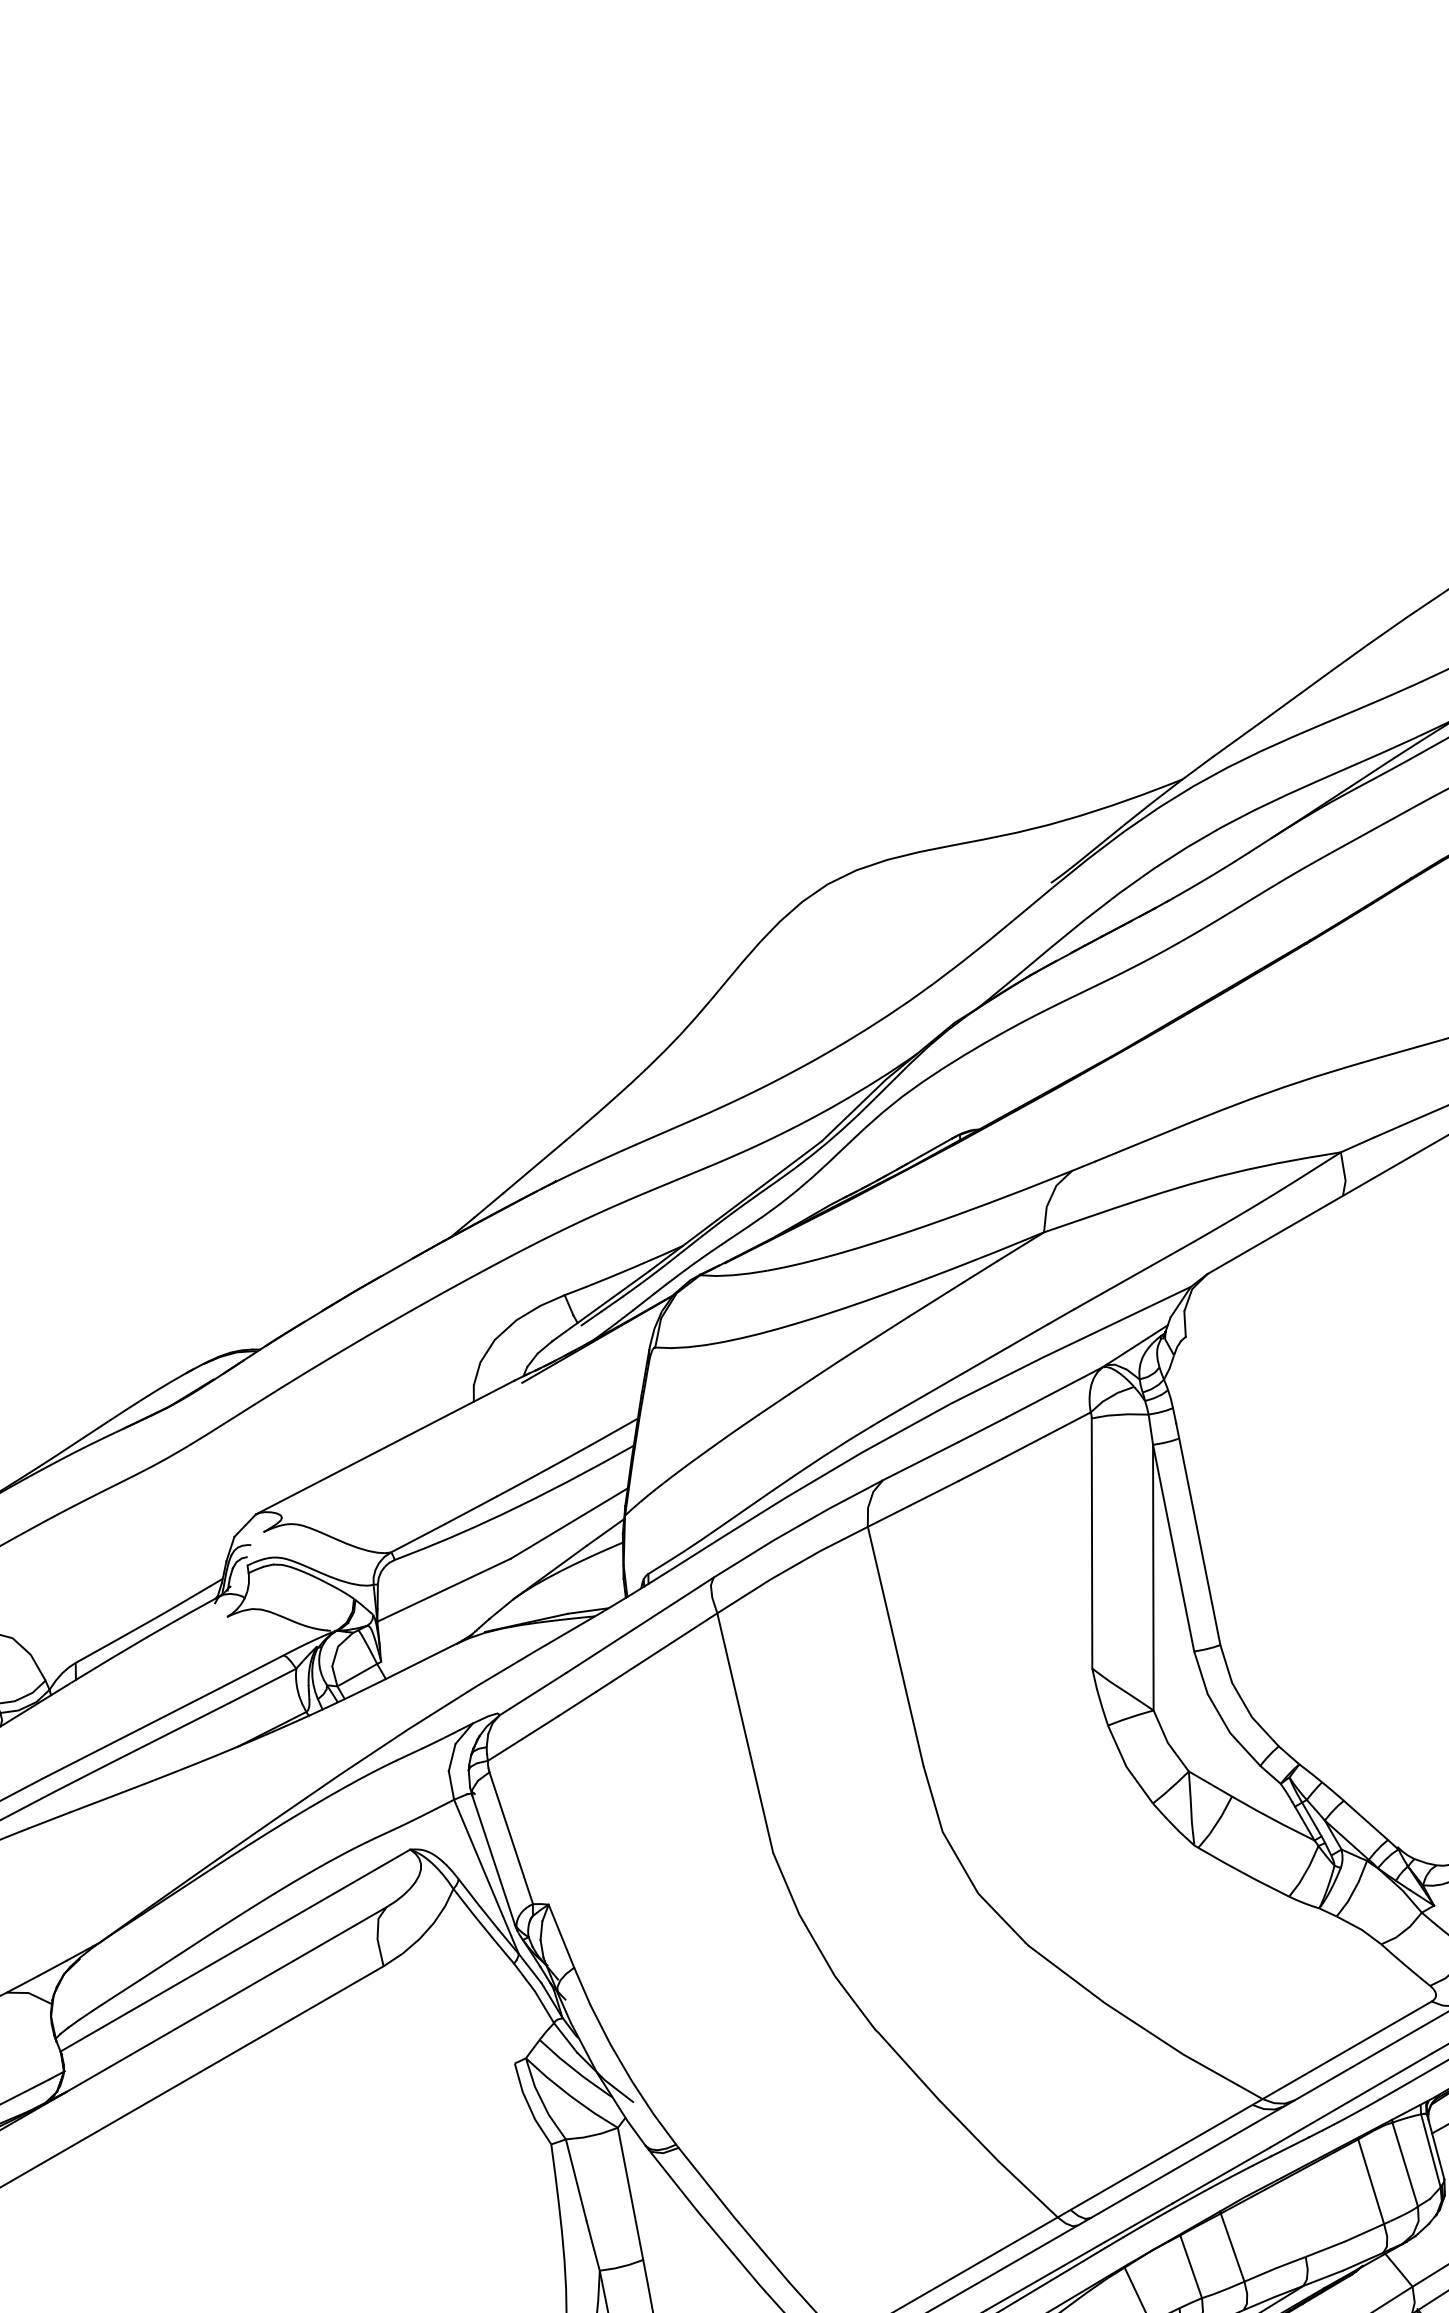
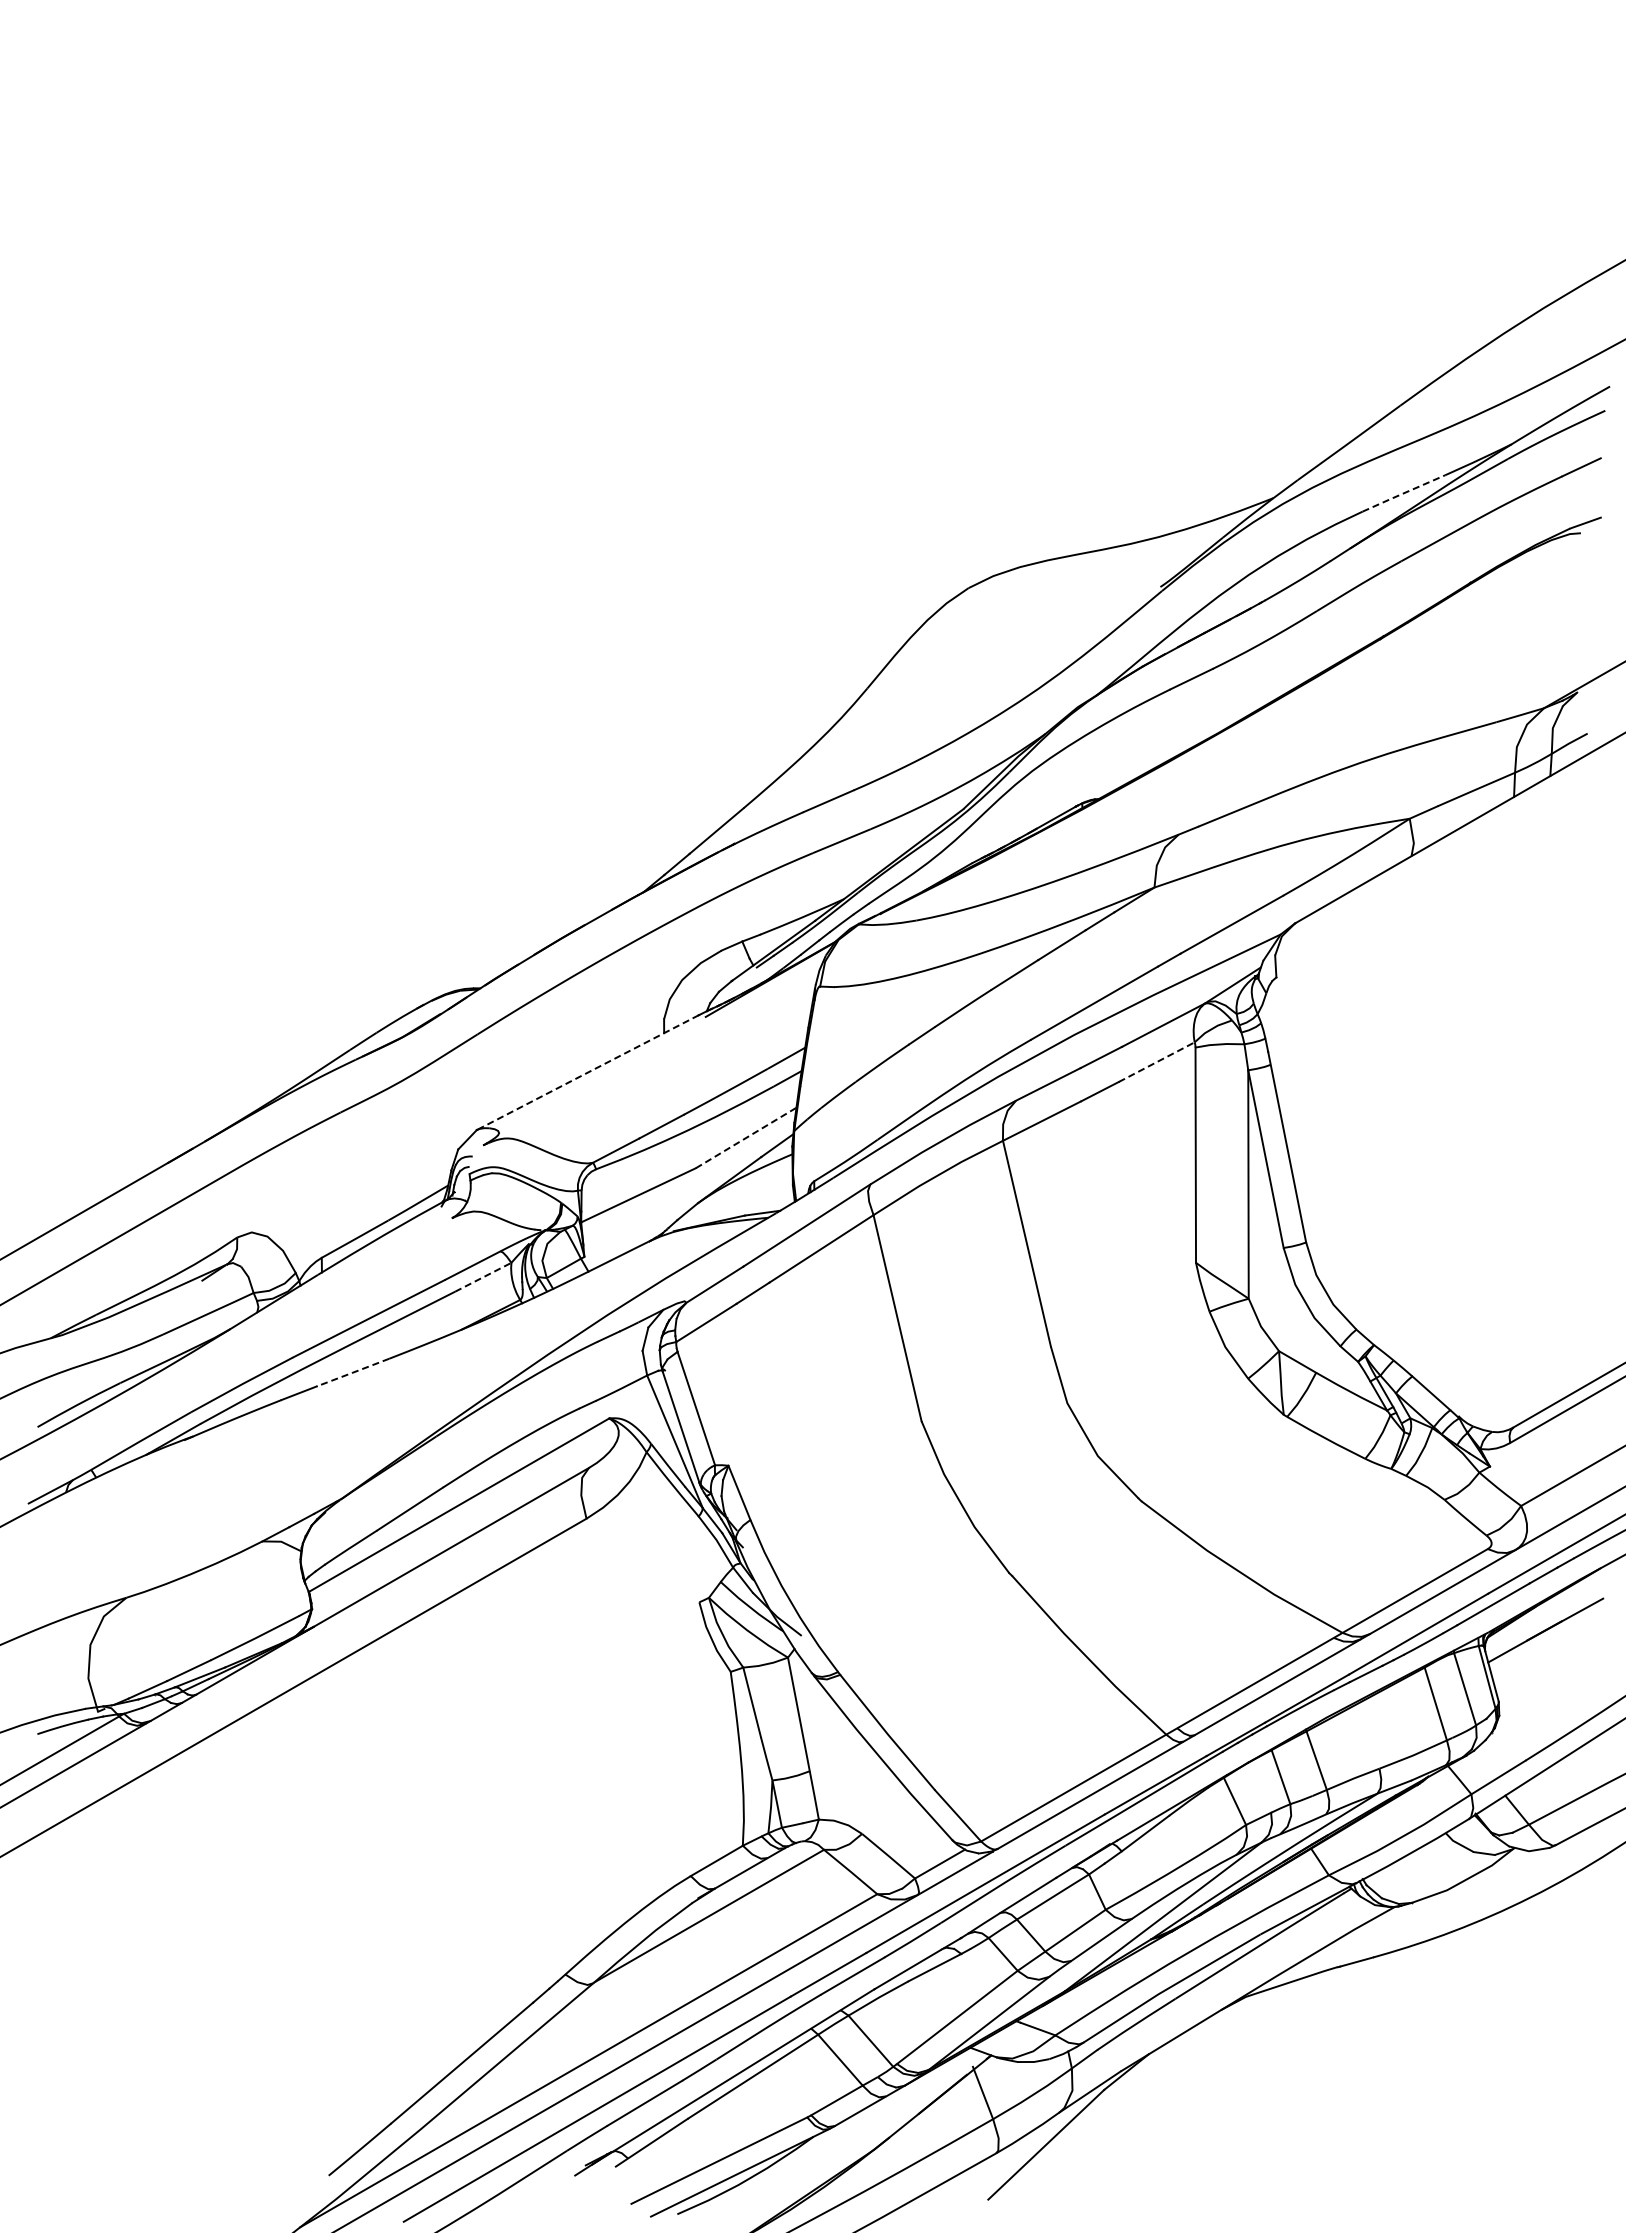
line: (1333, 774) -> (1403, 493), solid -> dashed
line: (1046, 1435) -> (1156, 1062), solid -> dashed
line: (384, 1447) -> (587, 1072), solid -> dashed
line: (569, 1523) -> (746, 1137), solid -> dashed
line: (263, 1685) -> (483, 1277), solid -> dashed
line: (112, 1796) -> (353, 1372), solid -> dashed

